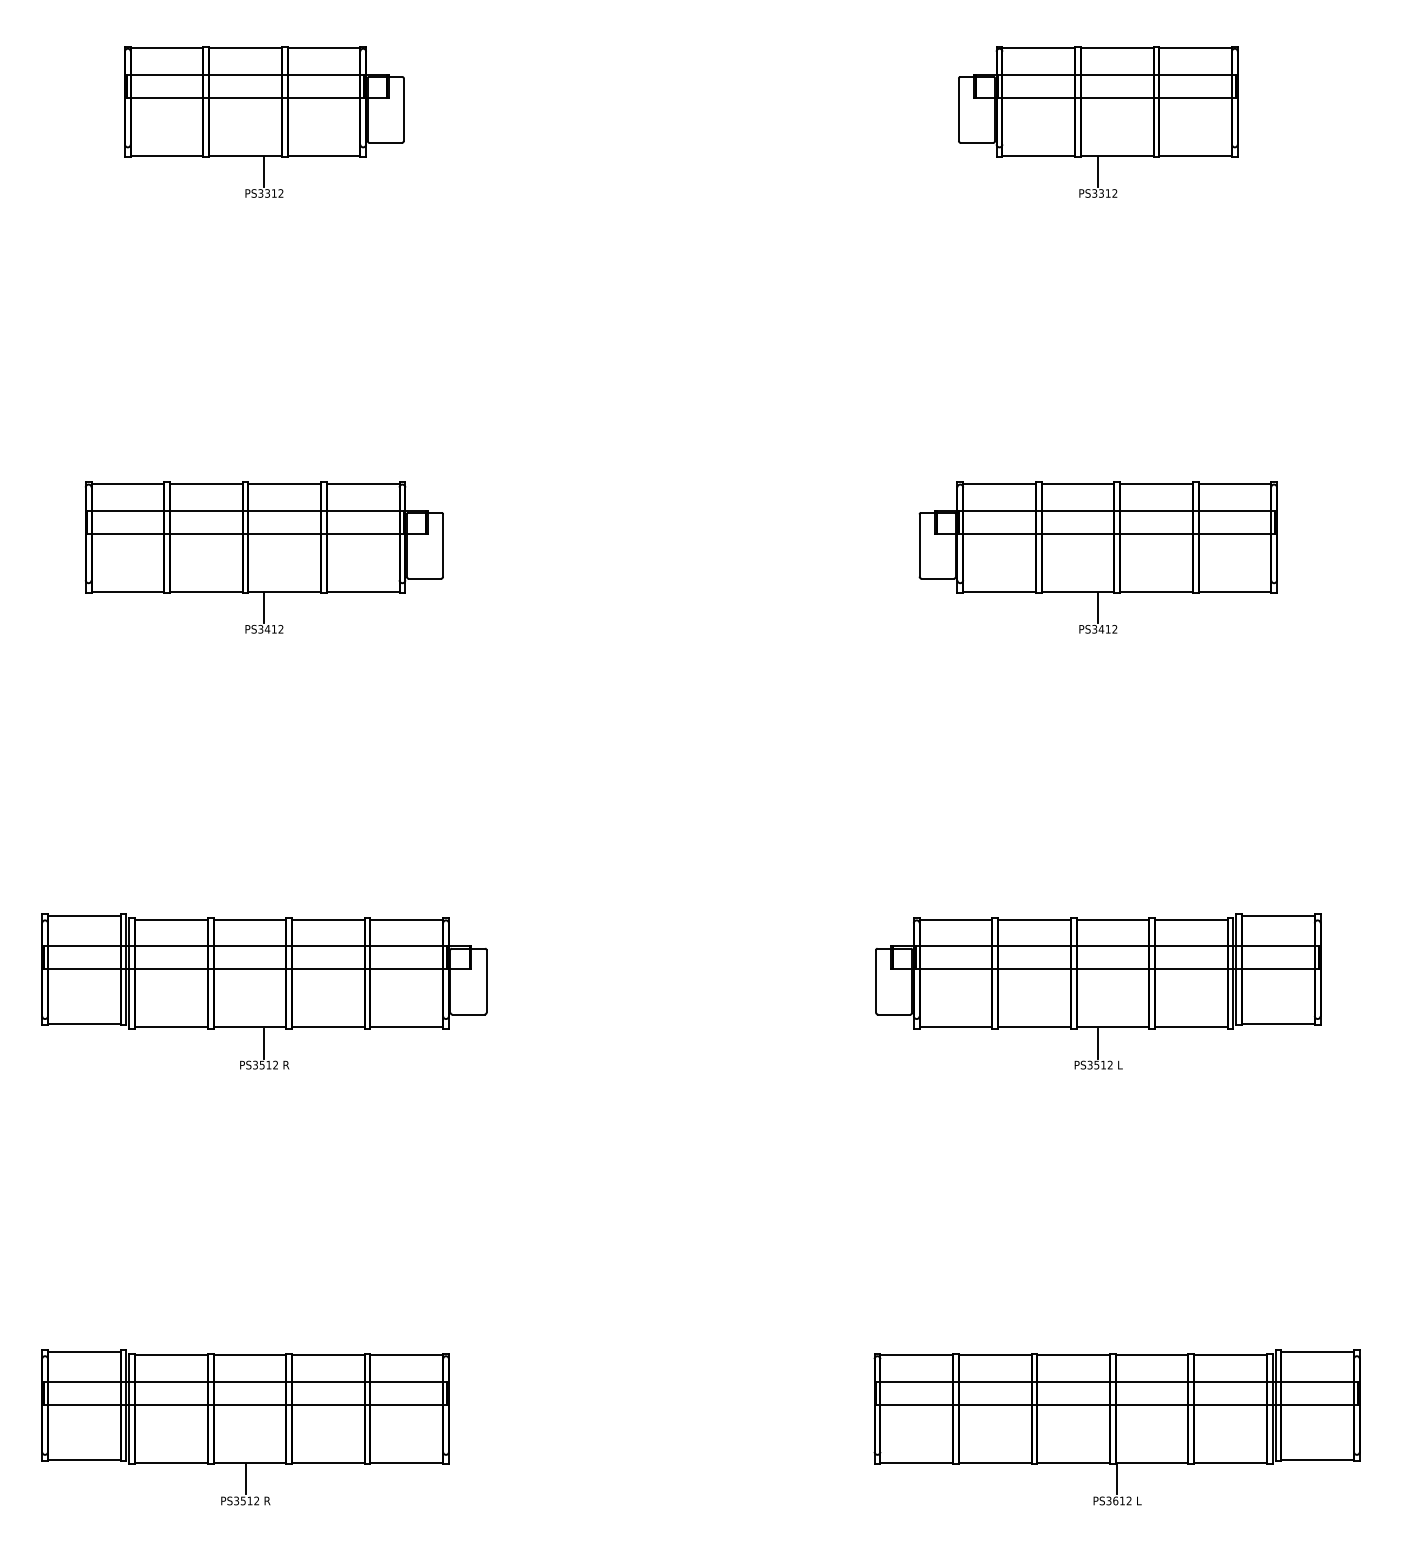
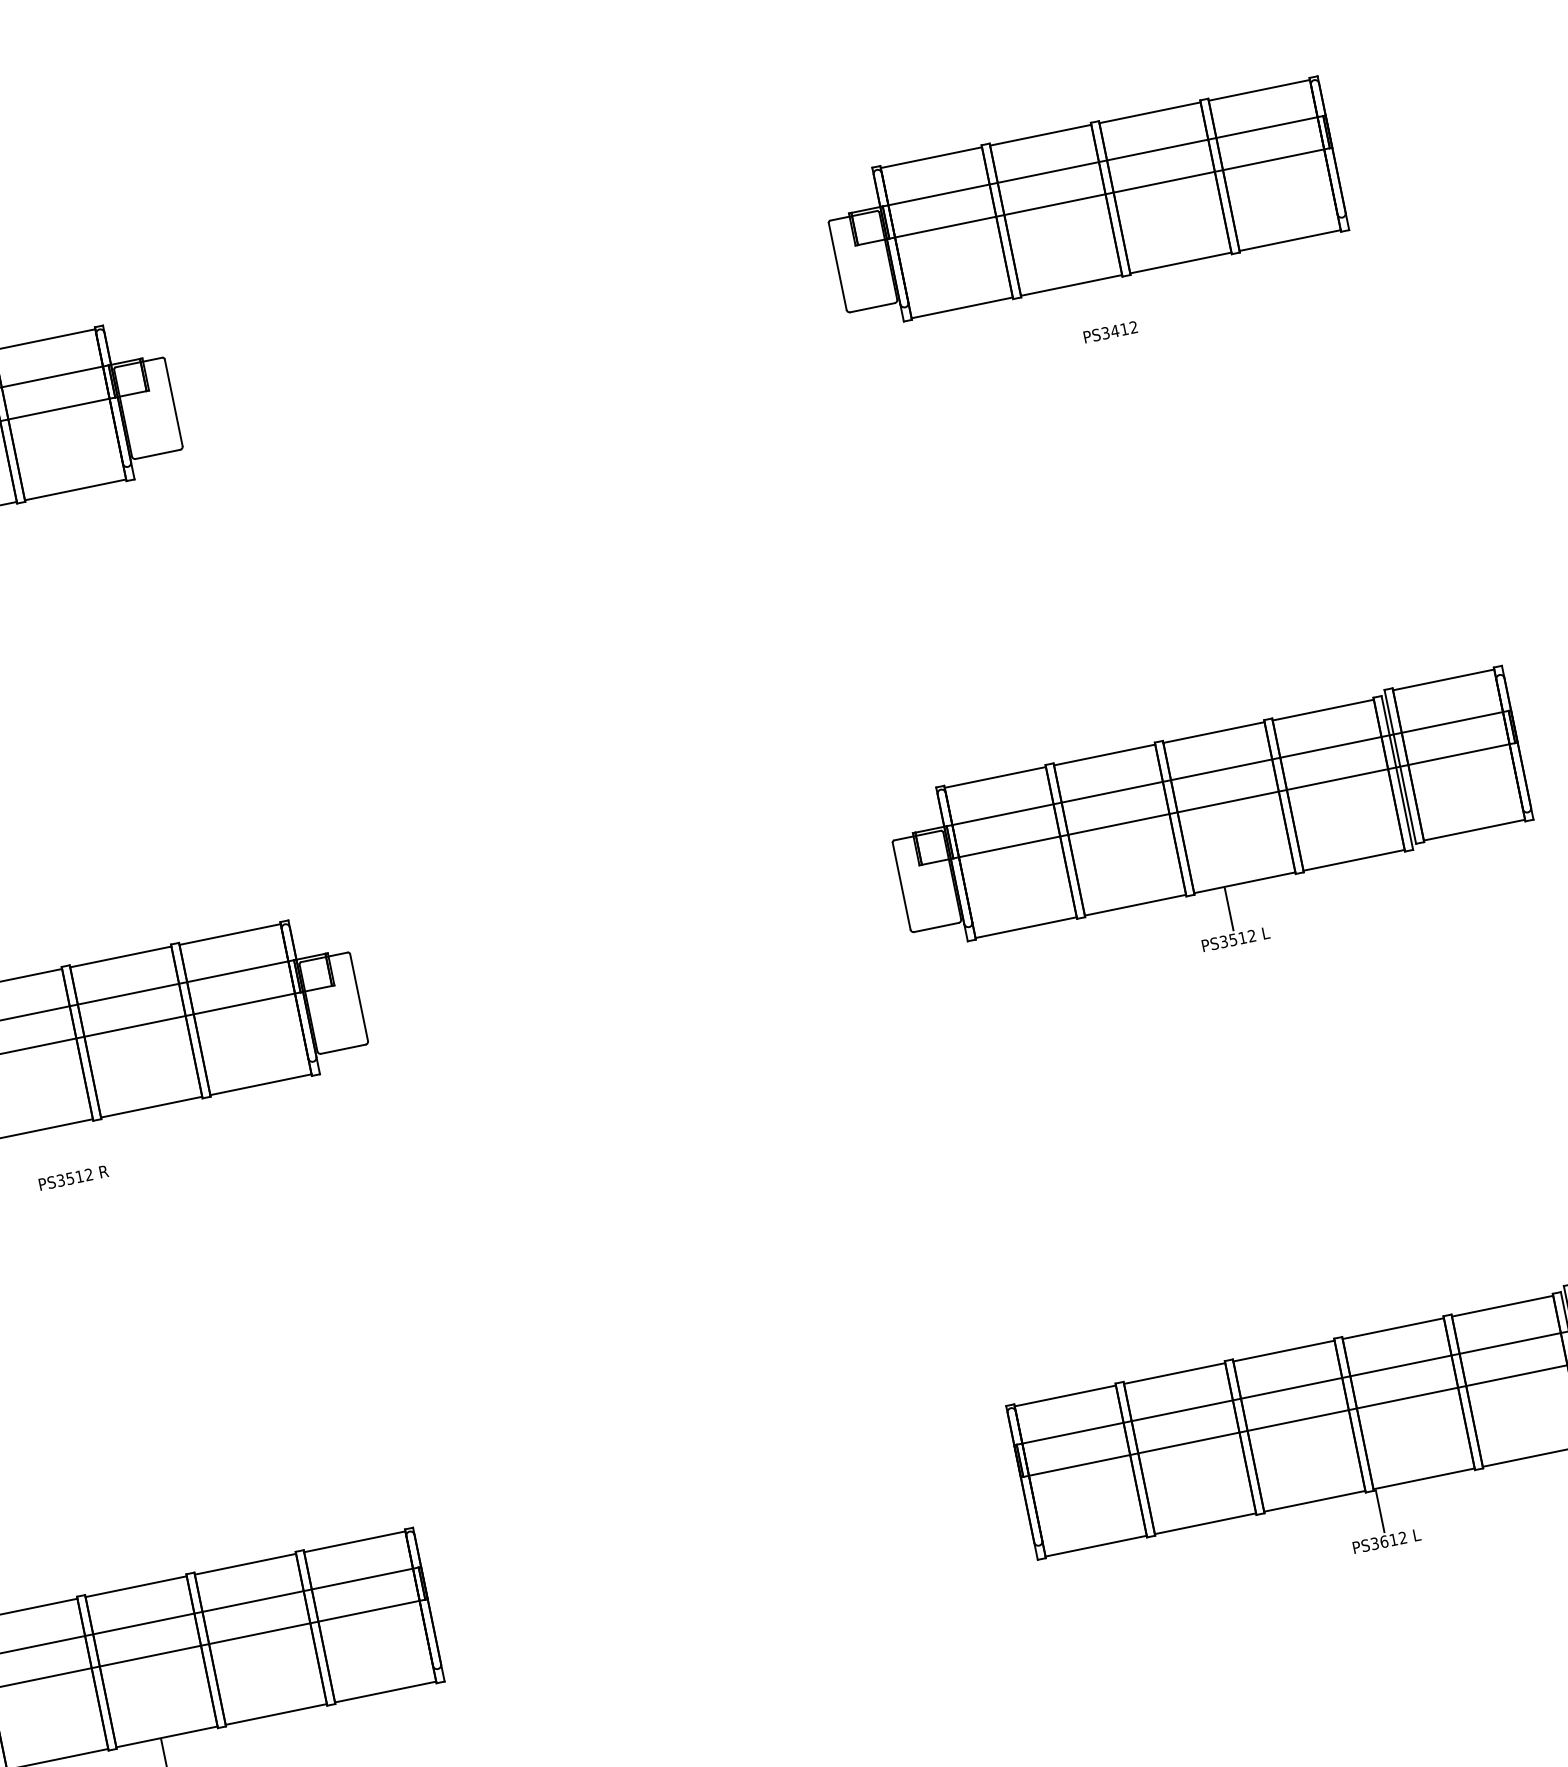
line: (1098, 607) -> (1104, 301), removed
line: (264, 1043) -> (67, 1147), removed

